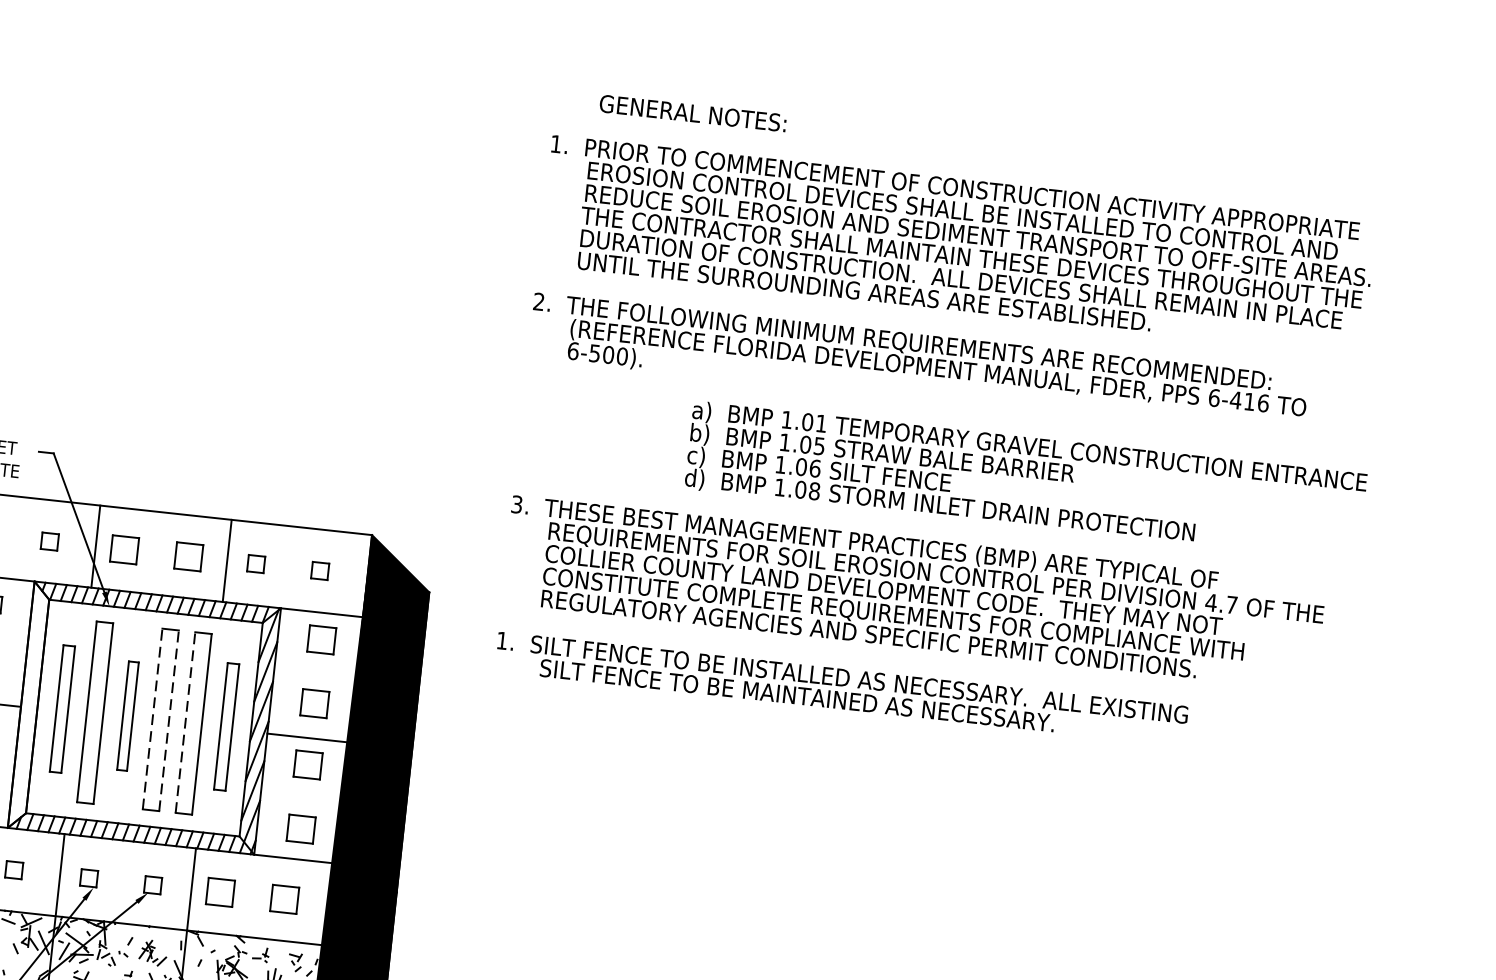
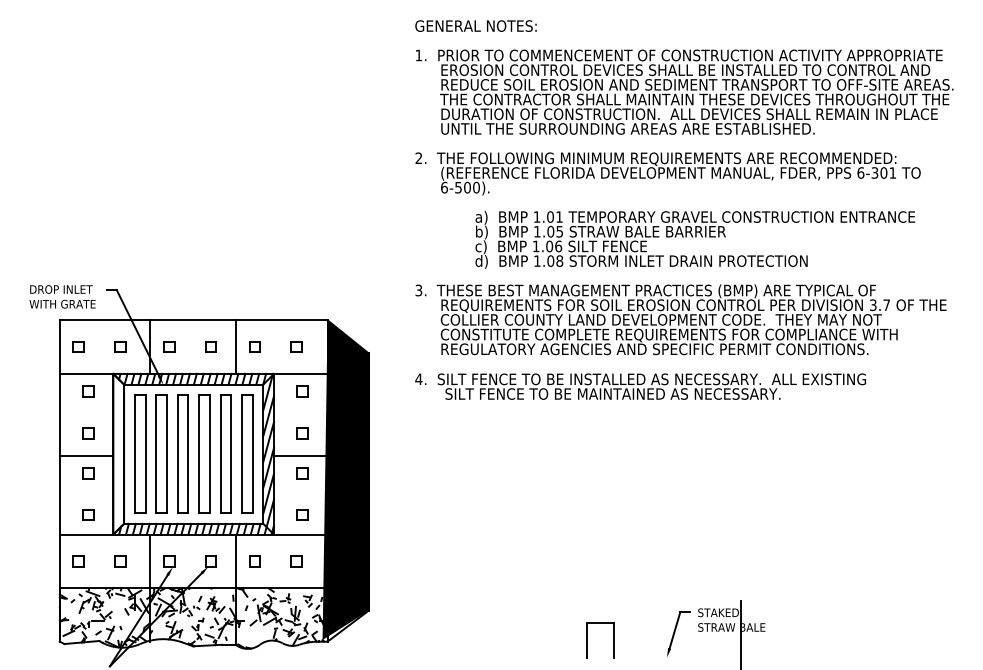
text: (692, 112) -> (475, 25), moved
text: (1249, 400) -> (883, 172), 6-416 -> 6-301
text: (1026, 480) -> (695, 239), moved
part: (125, 548) -> (169, 346), size x0.62
part: (188, 555) -> (210, 346), size x0.62
text: (1210, 603) -> (872, 305), 4.7 -> 3.7
text: (501, 639) -> (418, 378), 1. -> 4.
part: (321, 640) -> (302, 391), size x0.62
part: (314, 704) -> (302, 433), size x0.62
part: (62, 708) -> (140, 453), size x1.43
part: (127, 715) -> (182, 453), size x1.67
line: (153, 719) -> (199, 454), dashed -> solid
line: (168, 721) -> (209, 454), dashed -> solid
line: (185, 722) -> (220, 454), dashed -> solid
part: (227, 725) -> (247, 453), size x1.43
part: (308, 765) -> (302, 473), size x0.62
part: (301, 828) -> (302, 514), size x0.62
part: (219, 892) -> (254, 561), size x0.62
part: (284, 899) -> (296, 561), size x0.62

